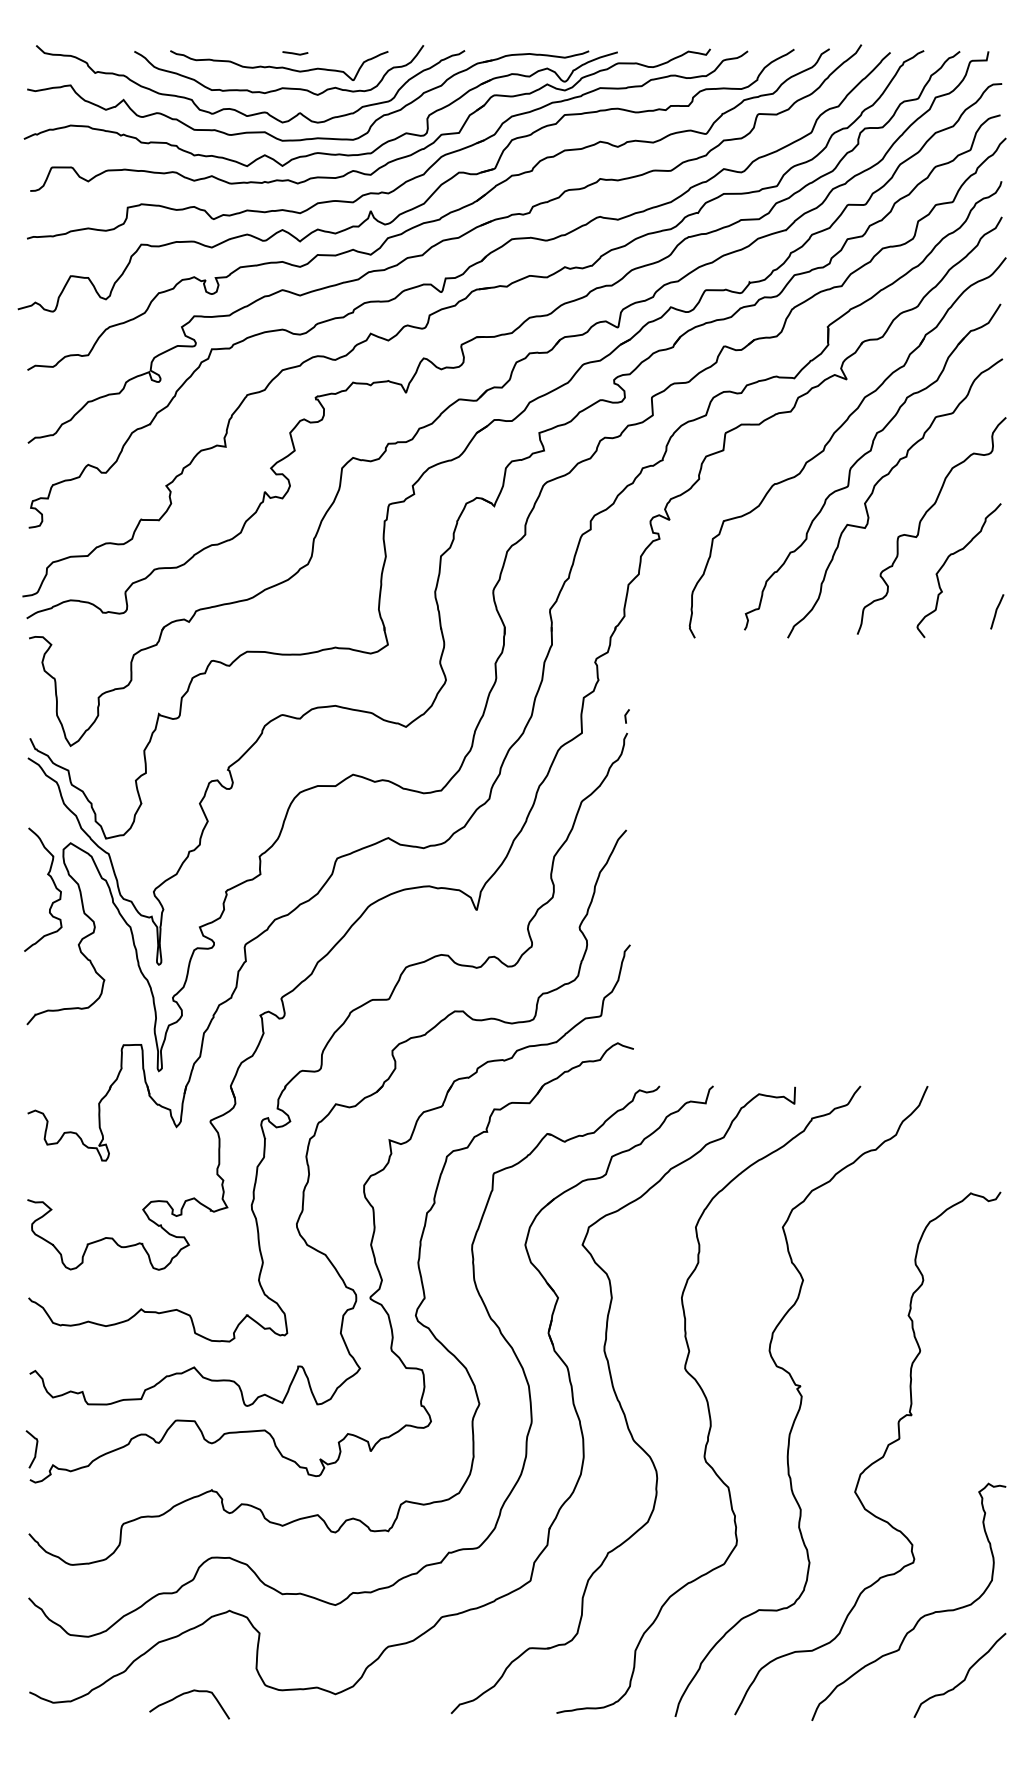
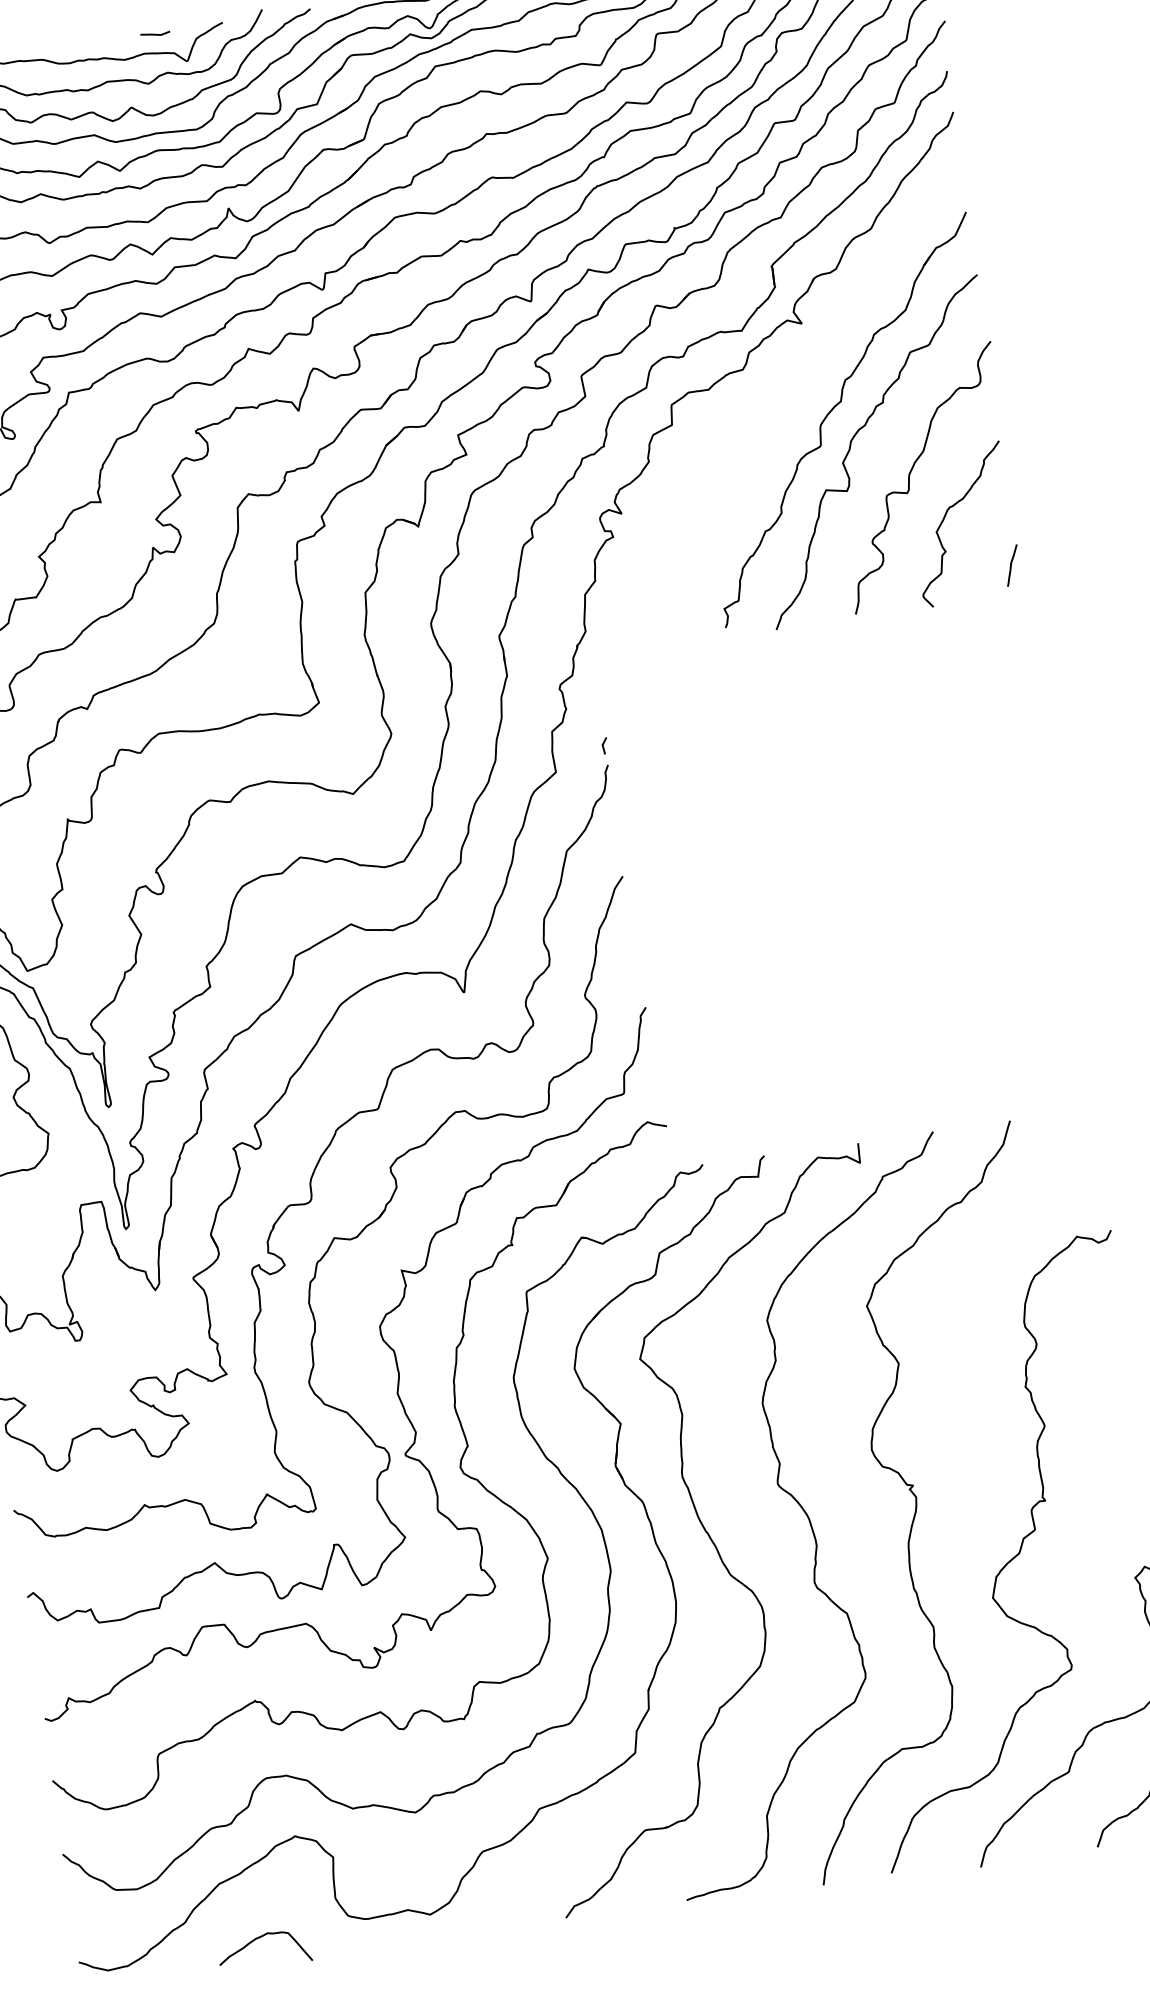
line: (295, 53) -> (155, 34), moved
part: (833, 436) -> (795, 391), removed
curve: (35, 1449) -> (46, 1683), removed

